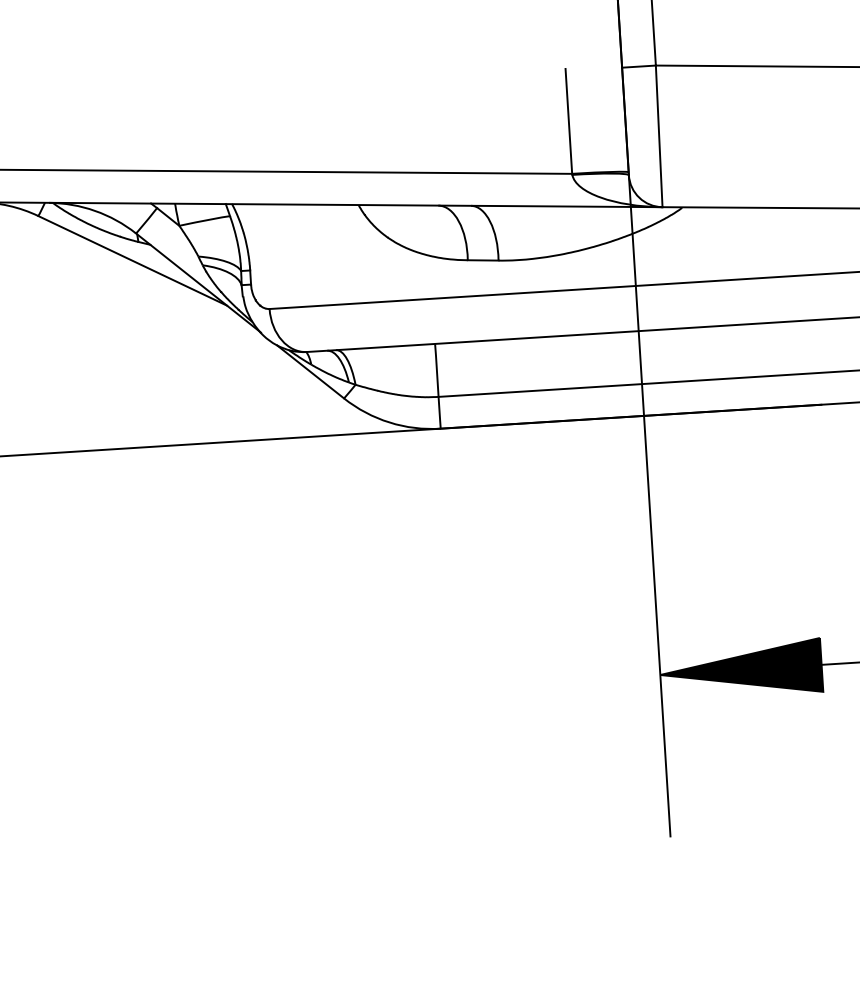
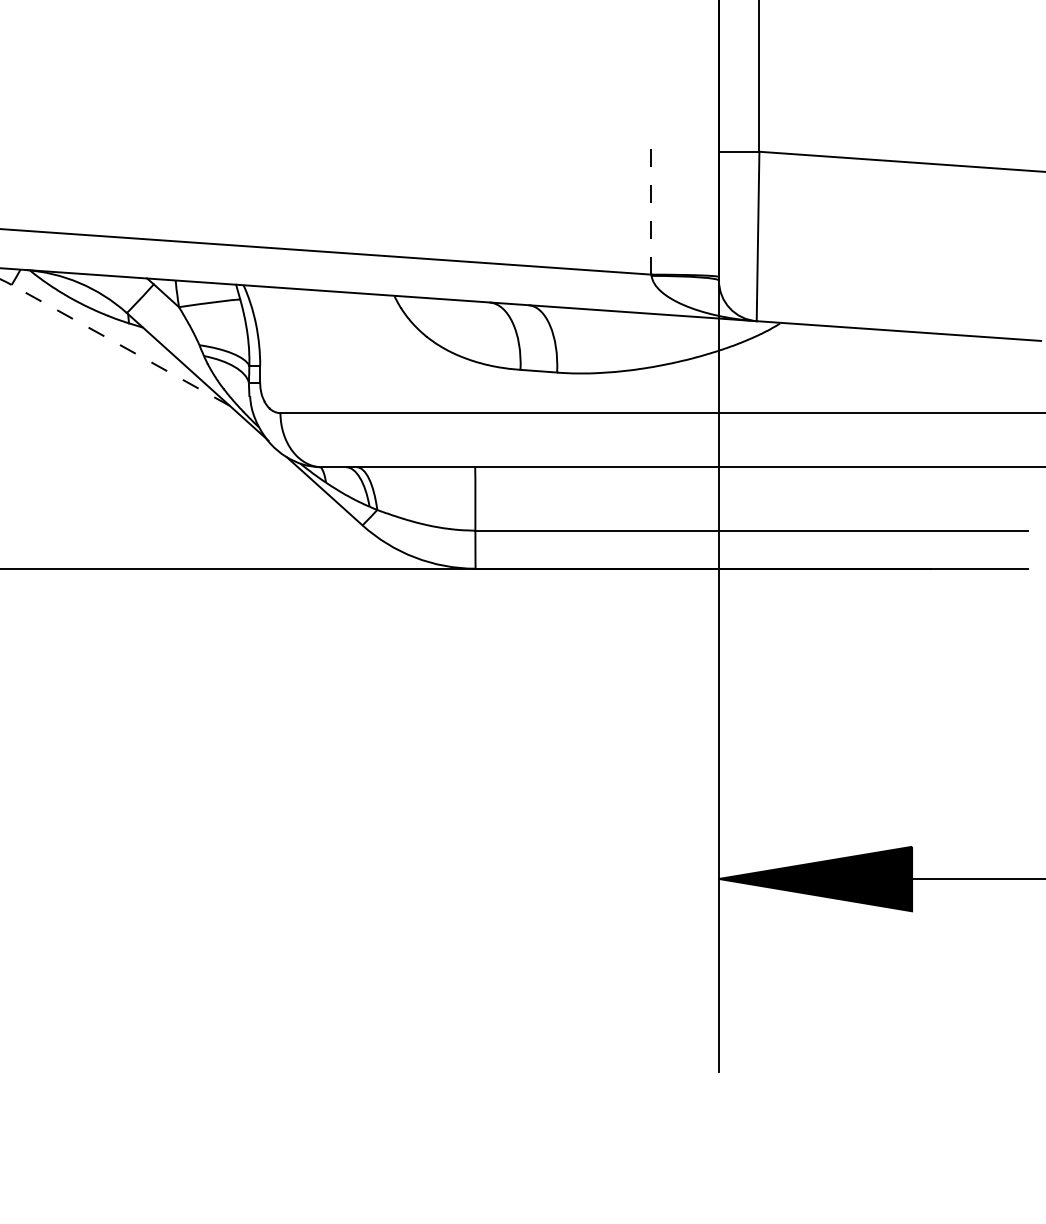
line: (568, 121) -> (651, 211), solid -> dashed
line: (132, 260) -> (120, 345), solid -> dashed

